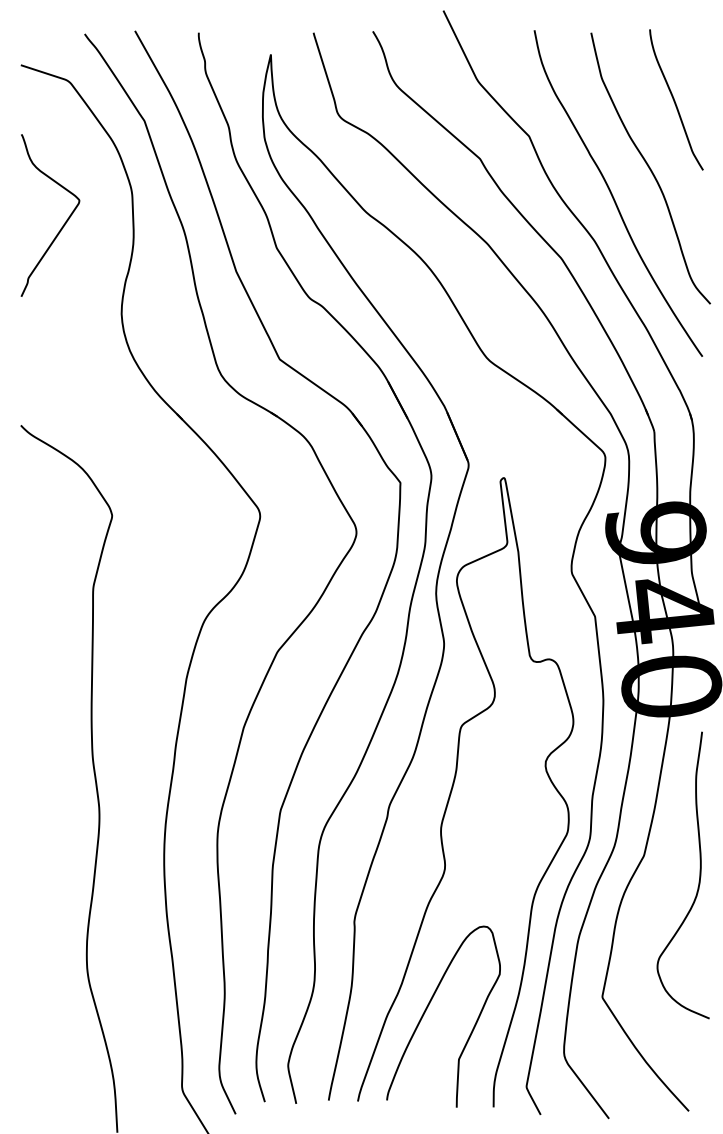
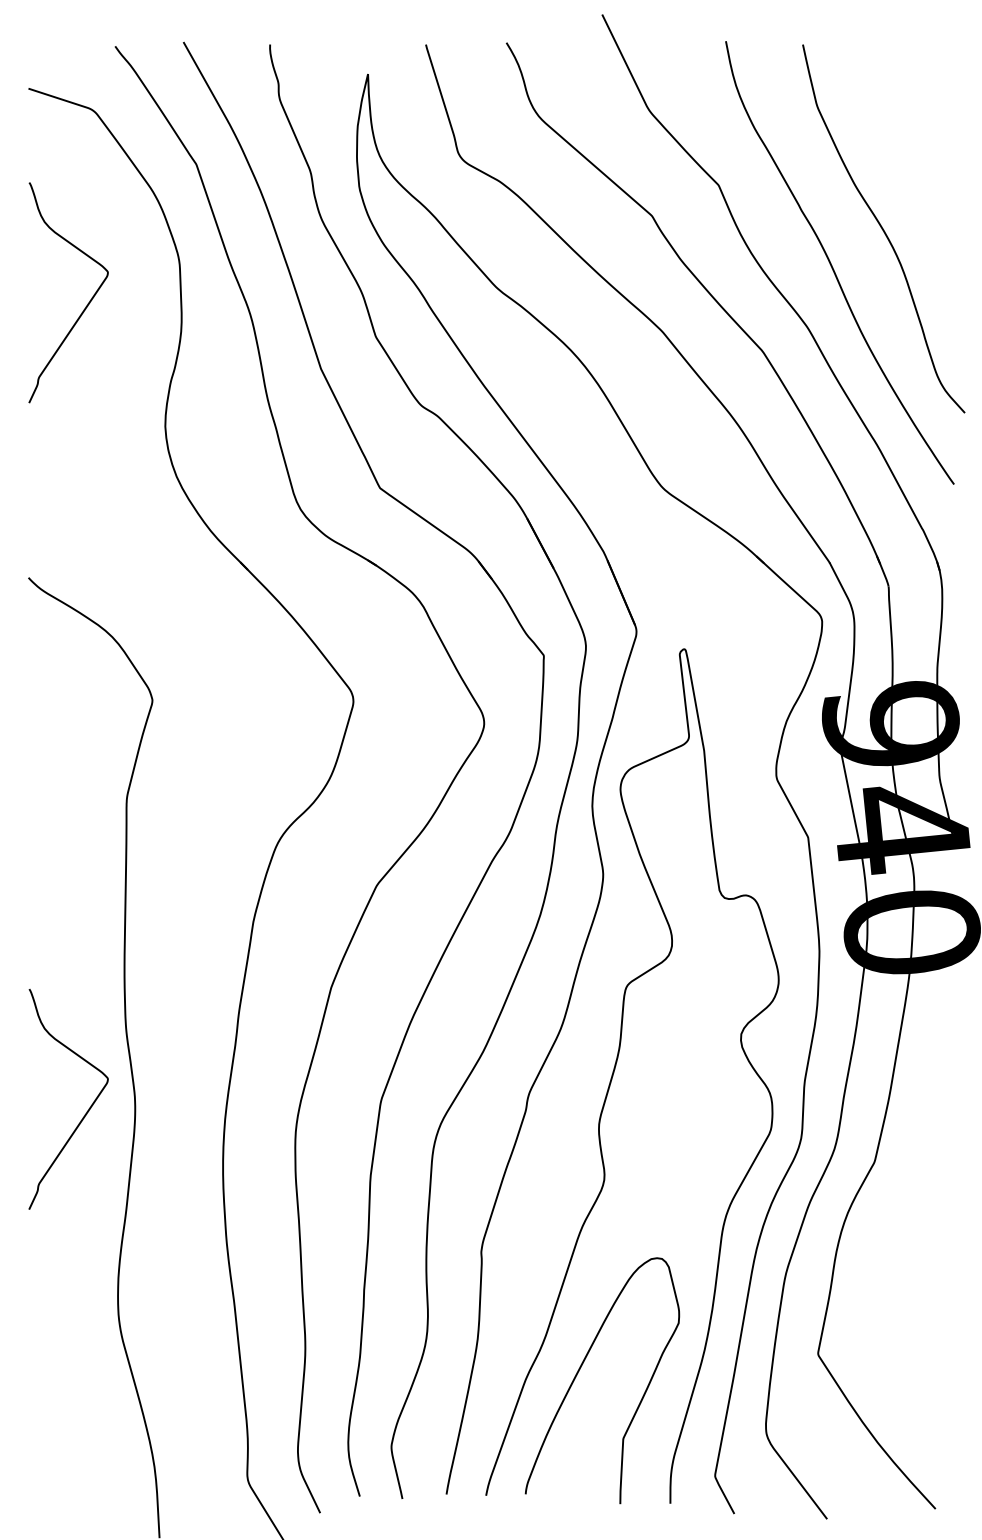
curve: (675, 100) -> (917, 136), removed
curve: (62, 819) -> (85, 1112), added
curve: (699, 875) -> (949, 1188), removed

